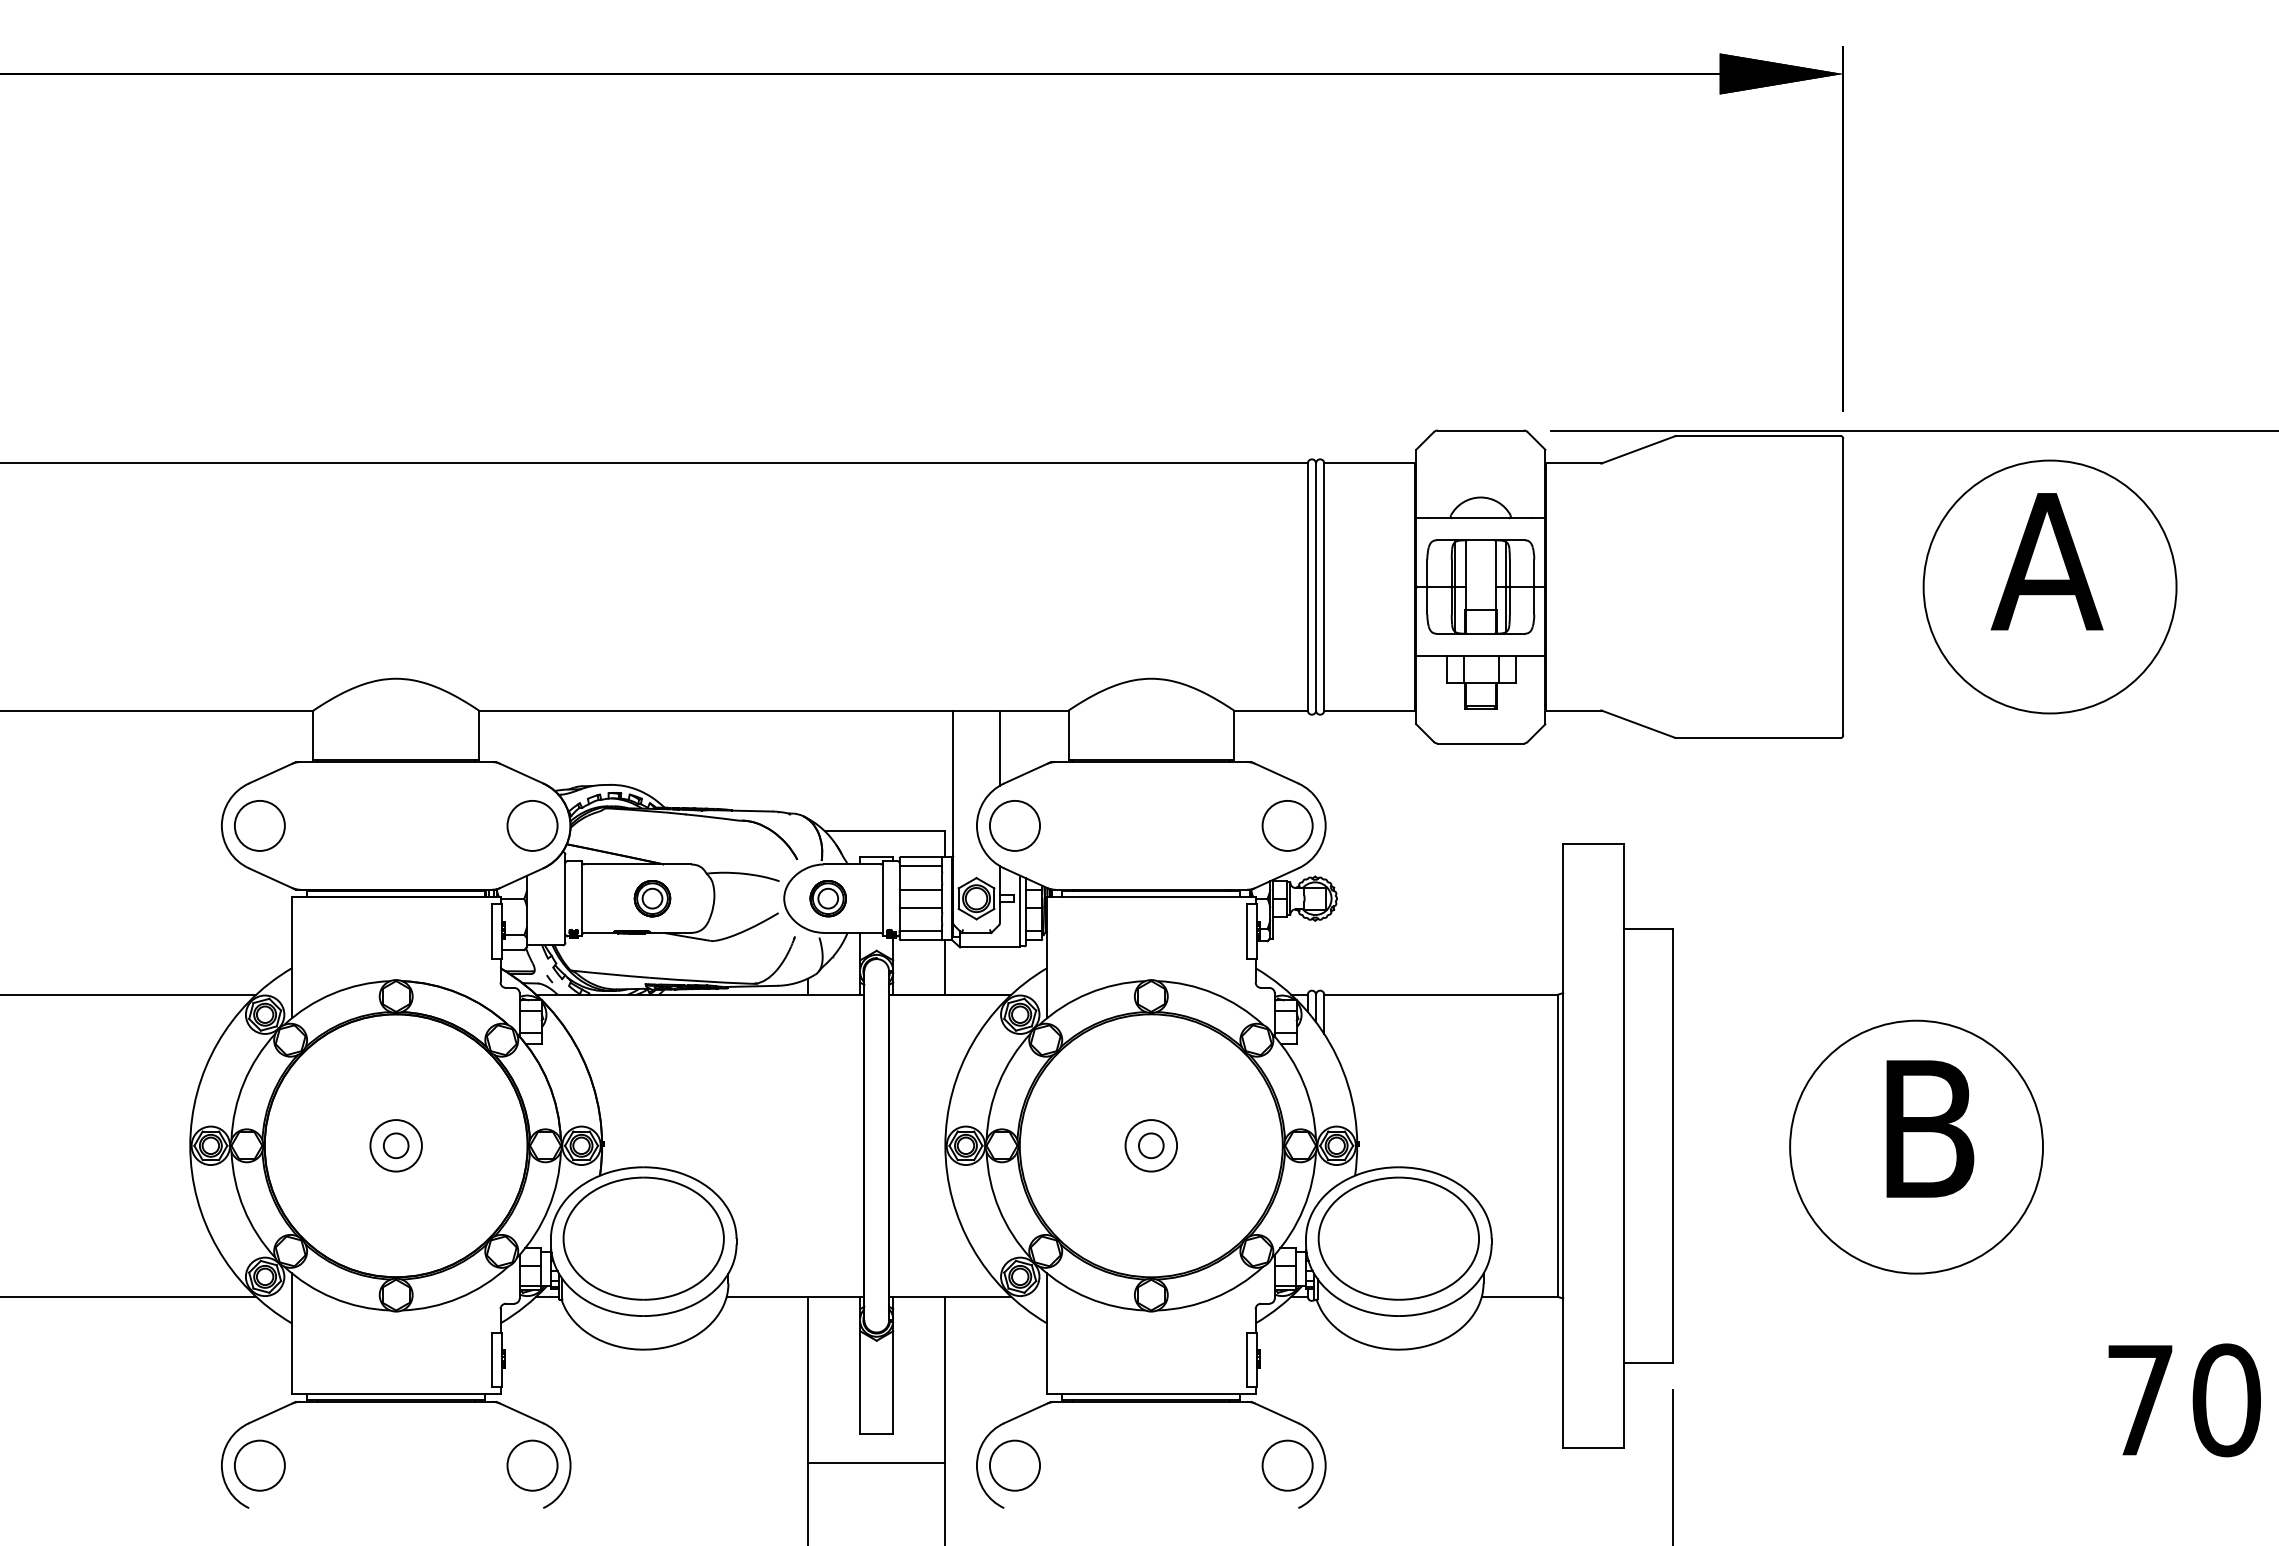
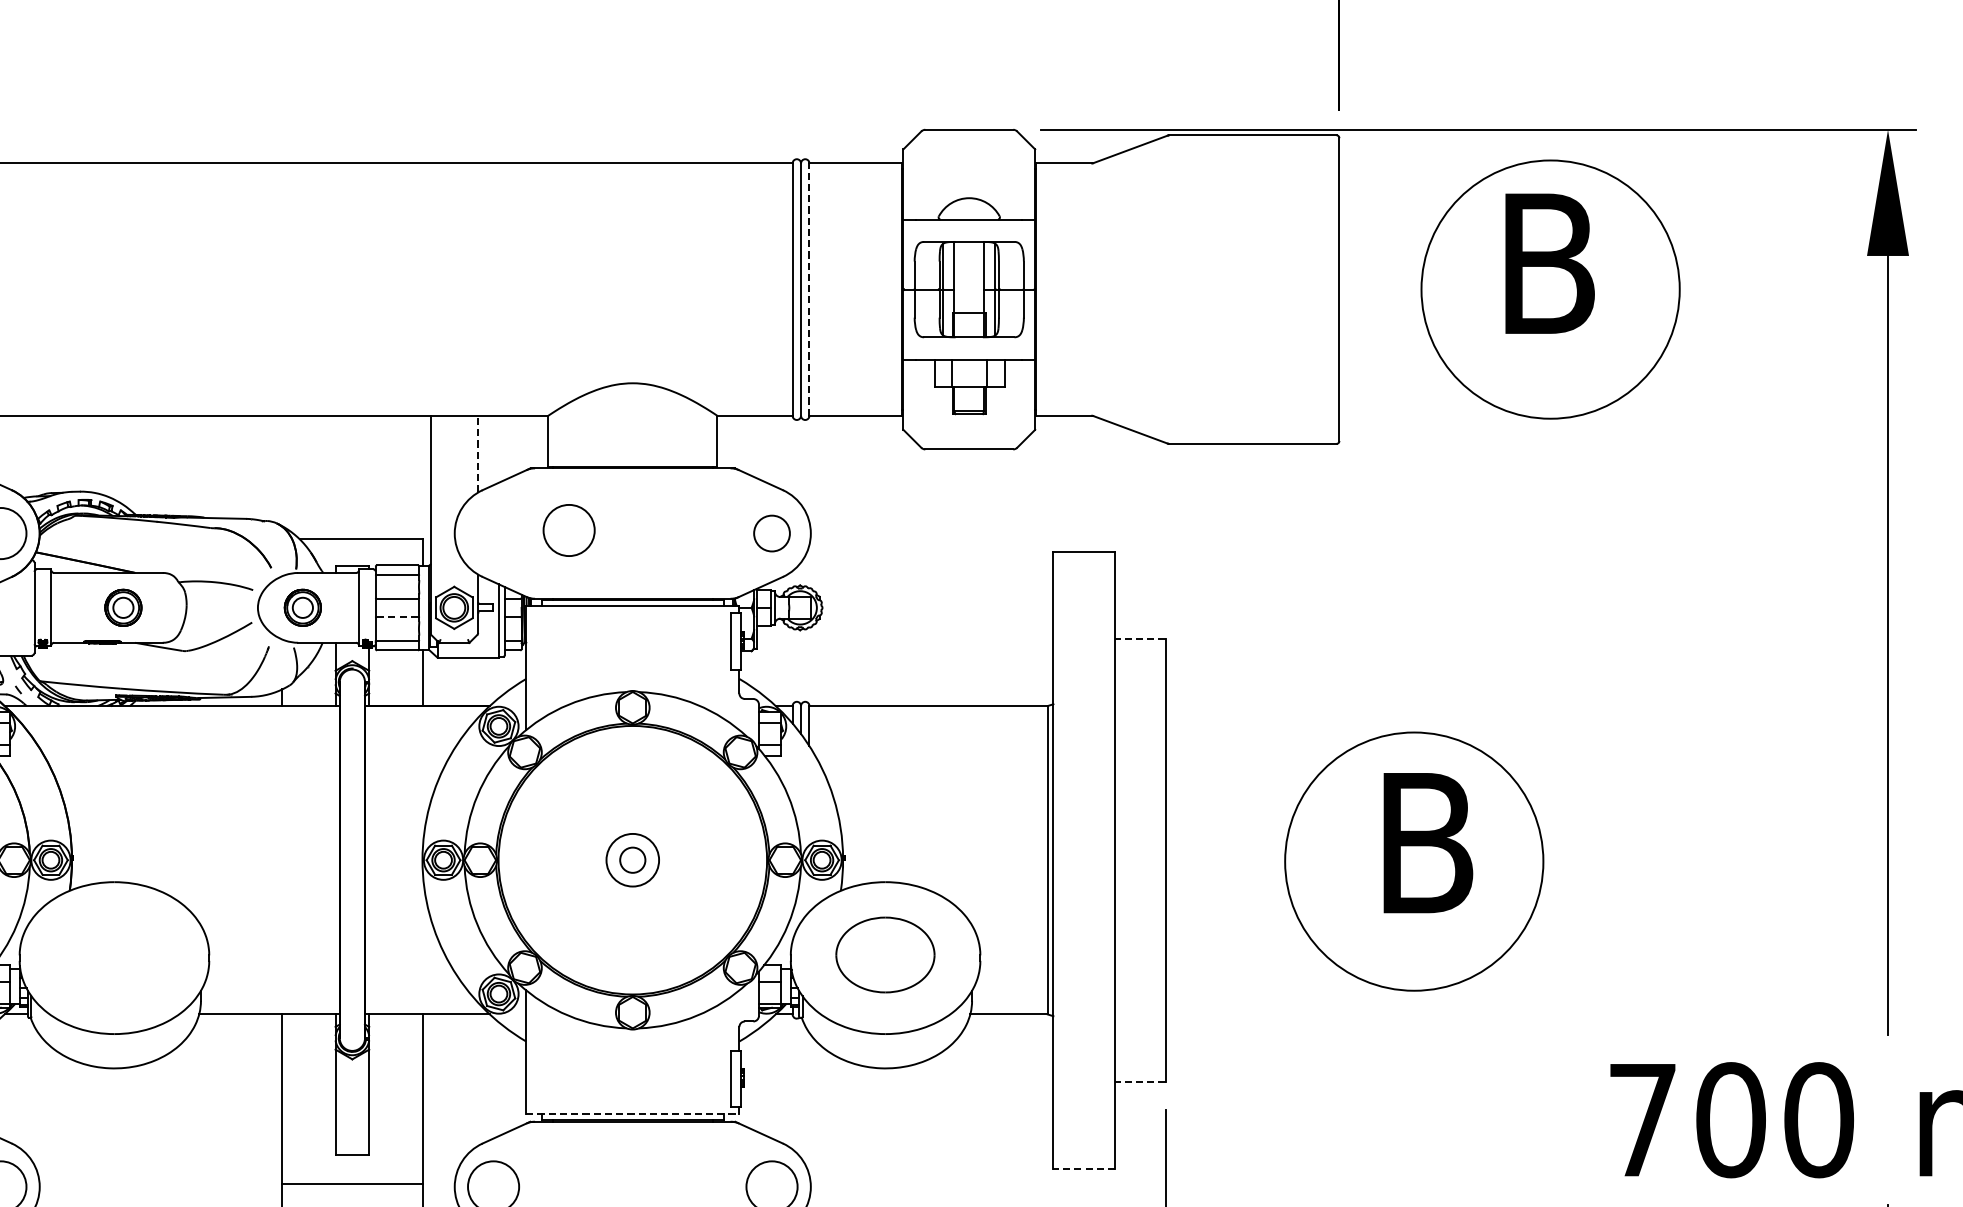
text: (2046, 561) -> (1546, 263), A -> B
line: (1324, 587) -> (809, 290), solid -> dashed
line: (999, 748) -> (477, 454), solid -> dashed
circle: (1014, 825) -> (568, 530), moved
circle: (1287, 825) -> (771, 533), size x0.7
line: (921, 907) -> (398, 616), solid -> dashed
line: (1648, 928) -> (1140, 638), solid -> dashed
part: (643, 1238) -> (114, 954), removed
part: (1398, 1238) -> (885, 954), size x0.6
line: (1648, 1362) -> (1140, 1081), solid -> dashed
line: (1151, 1394) -> (632, 1114), solid -> dashed
line: (1592, 1447) -> (1083, 1168), solid -> dashed

